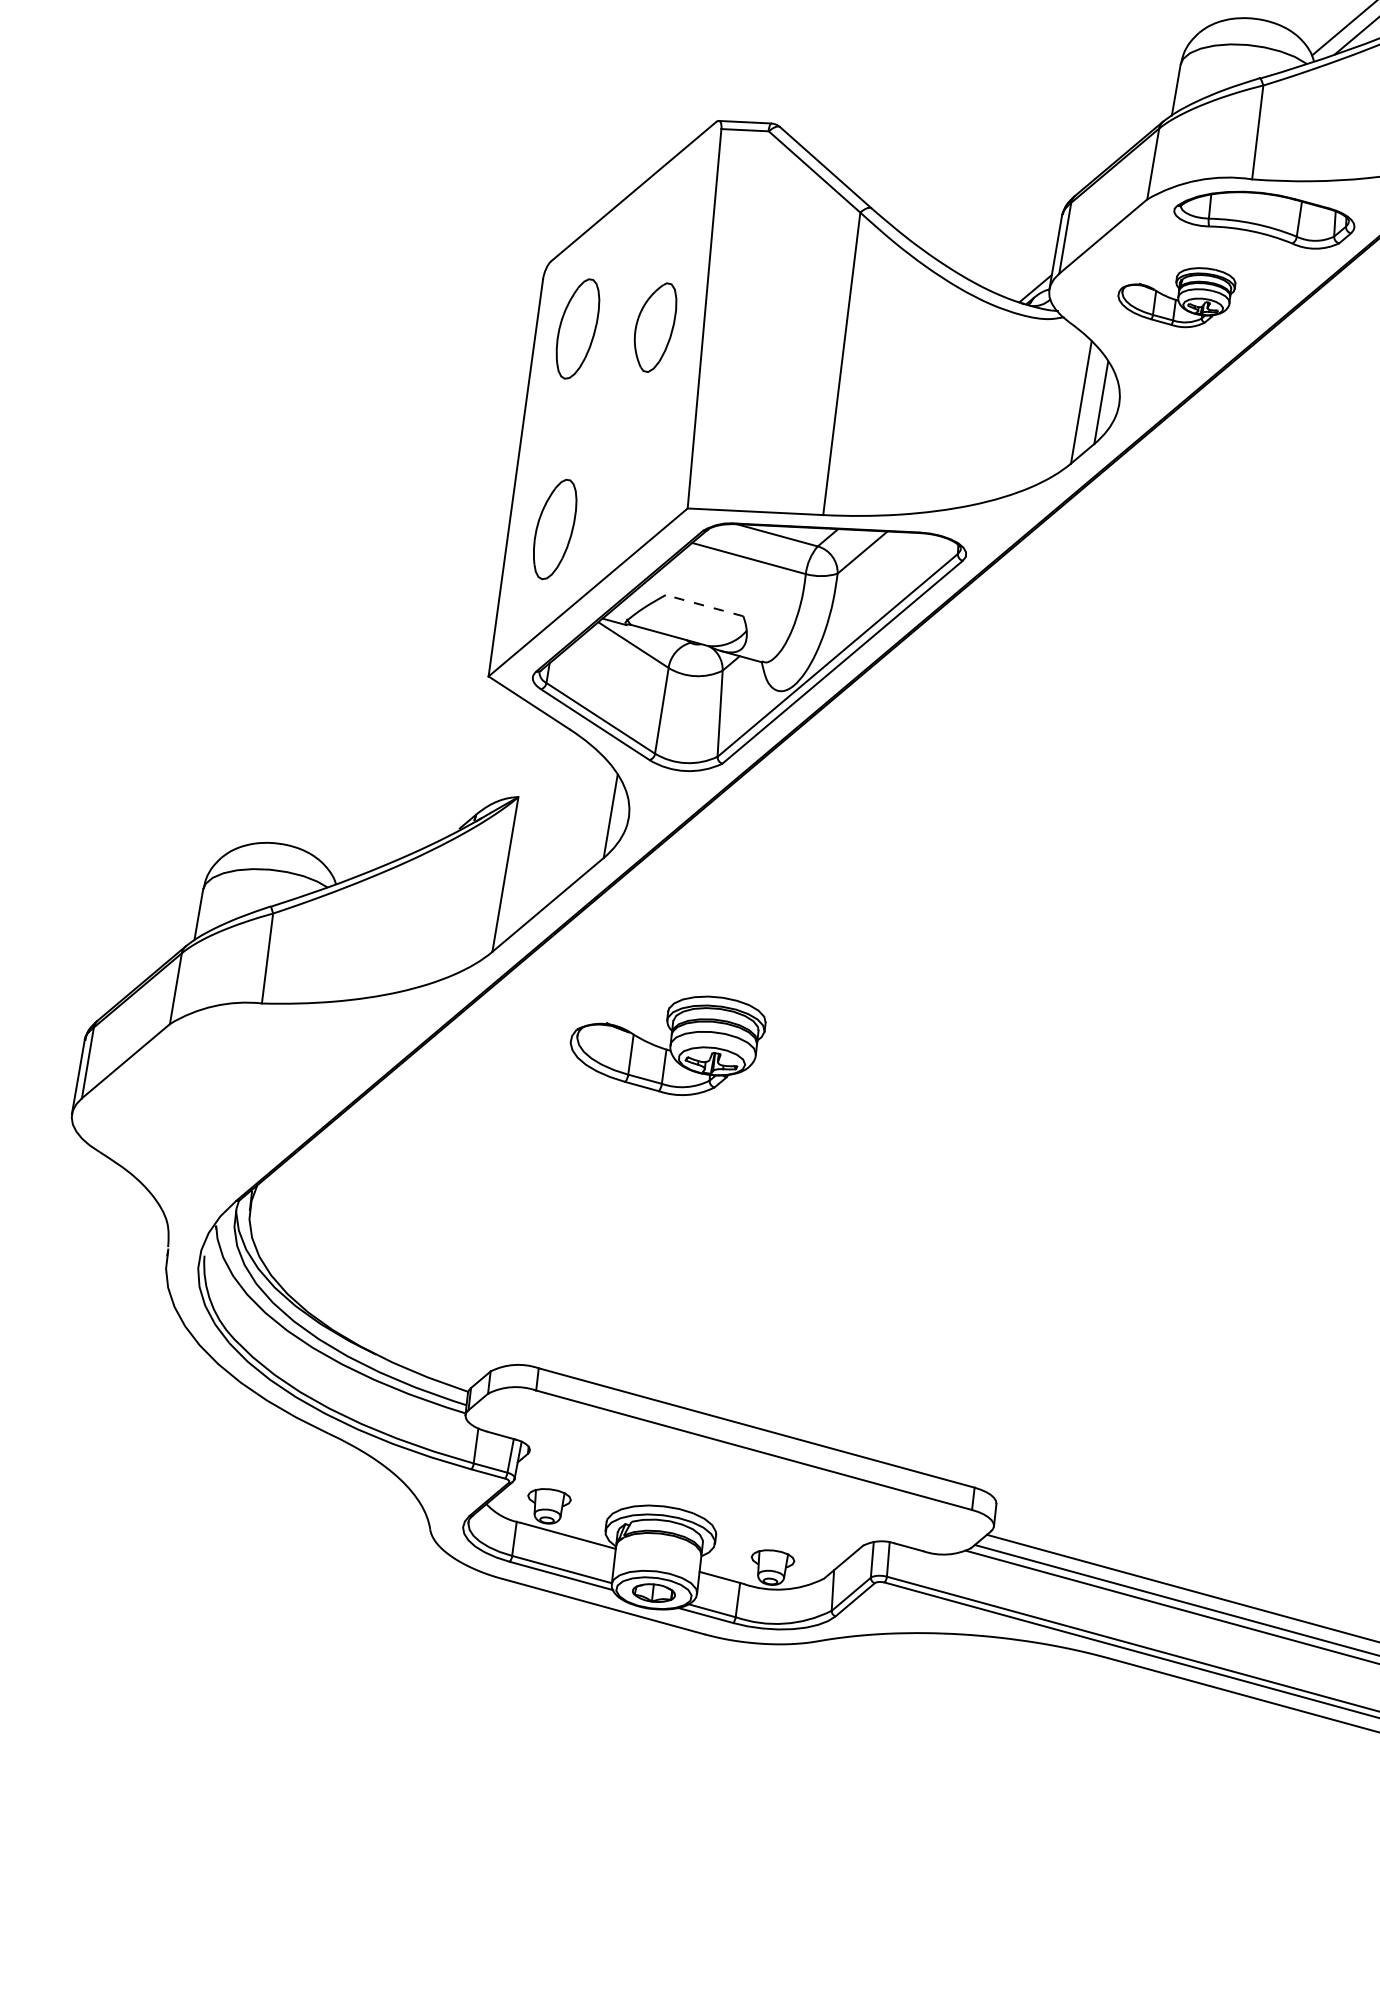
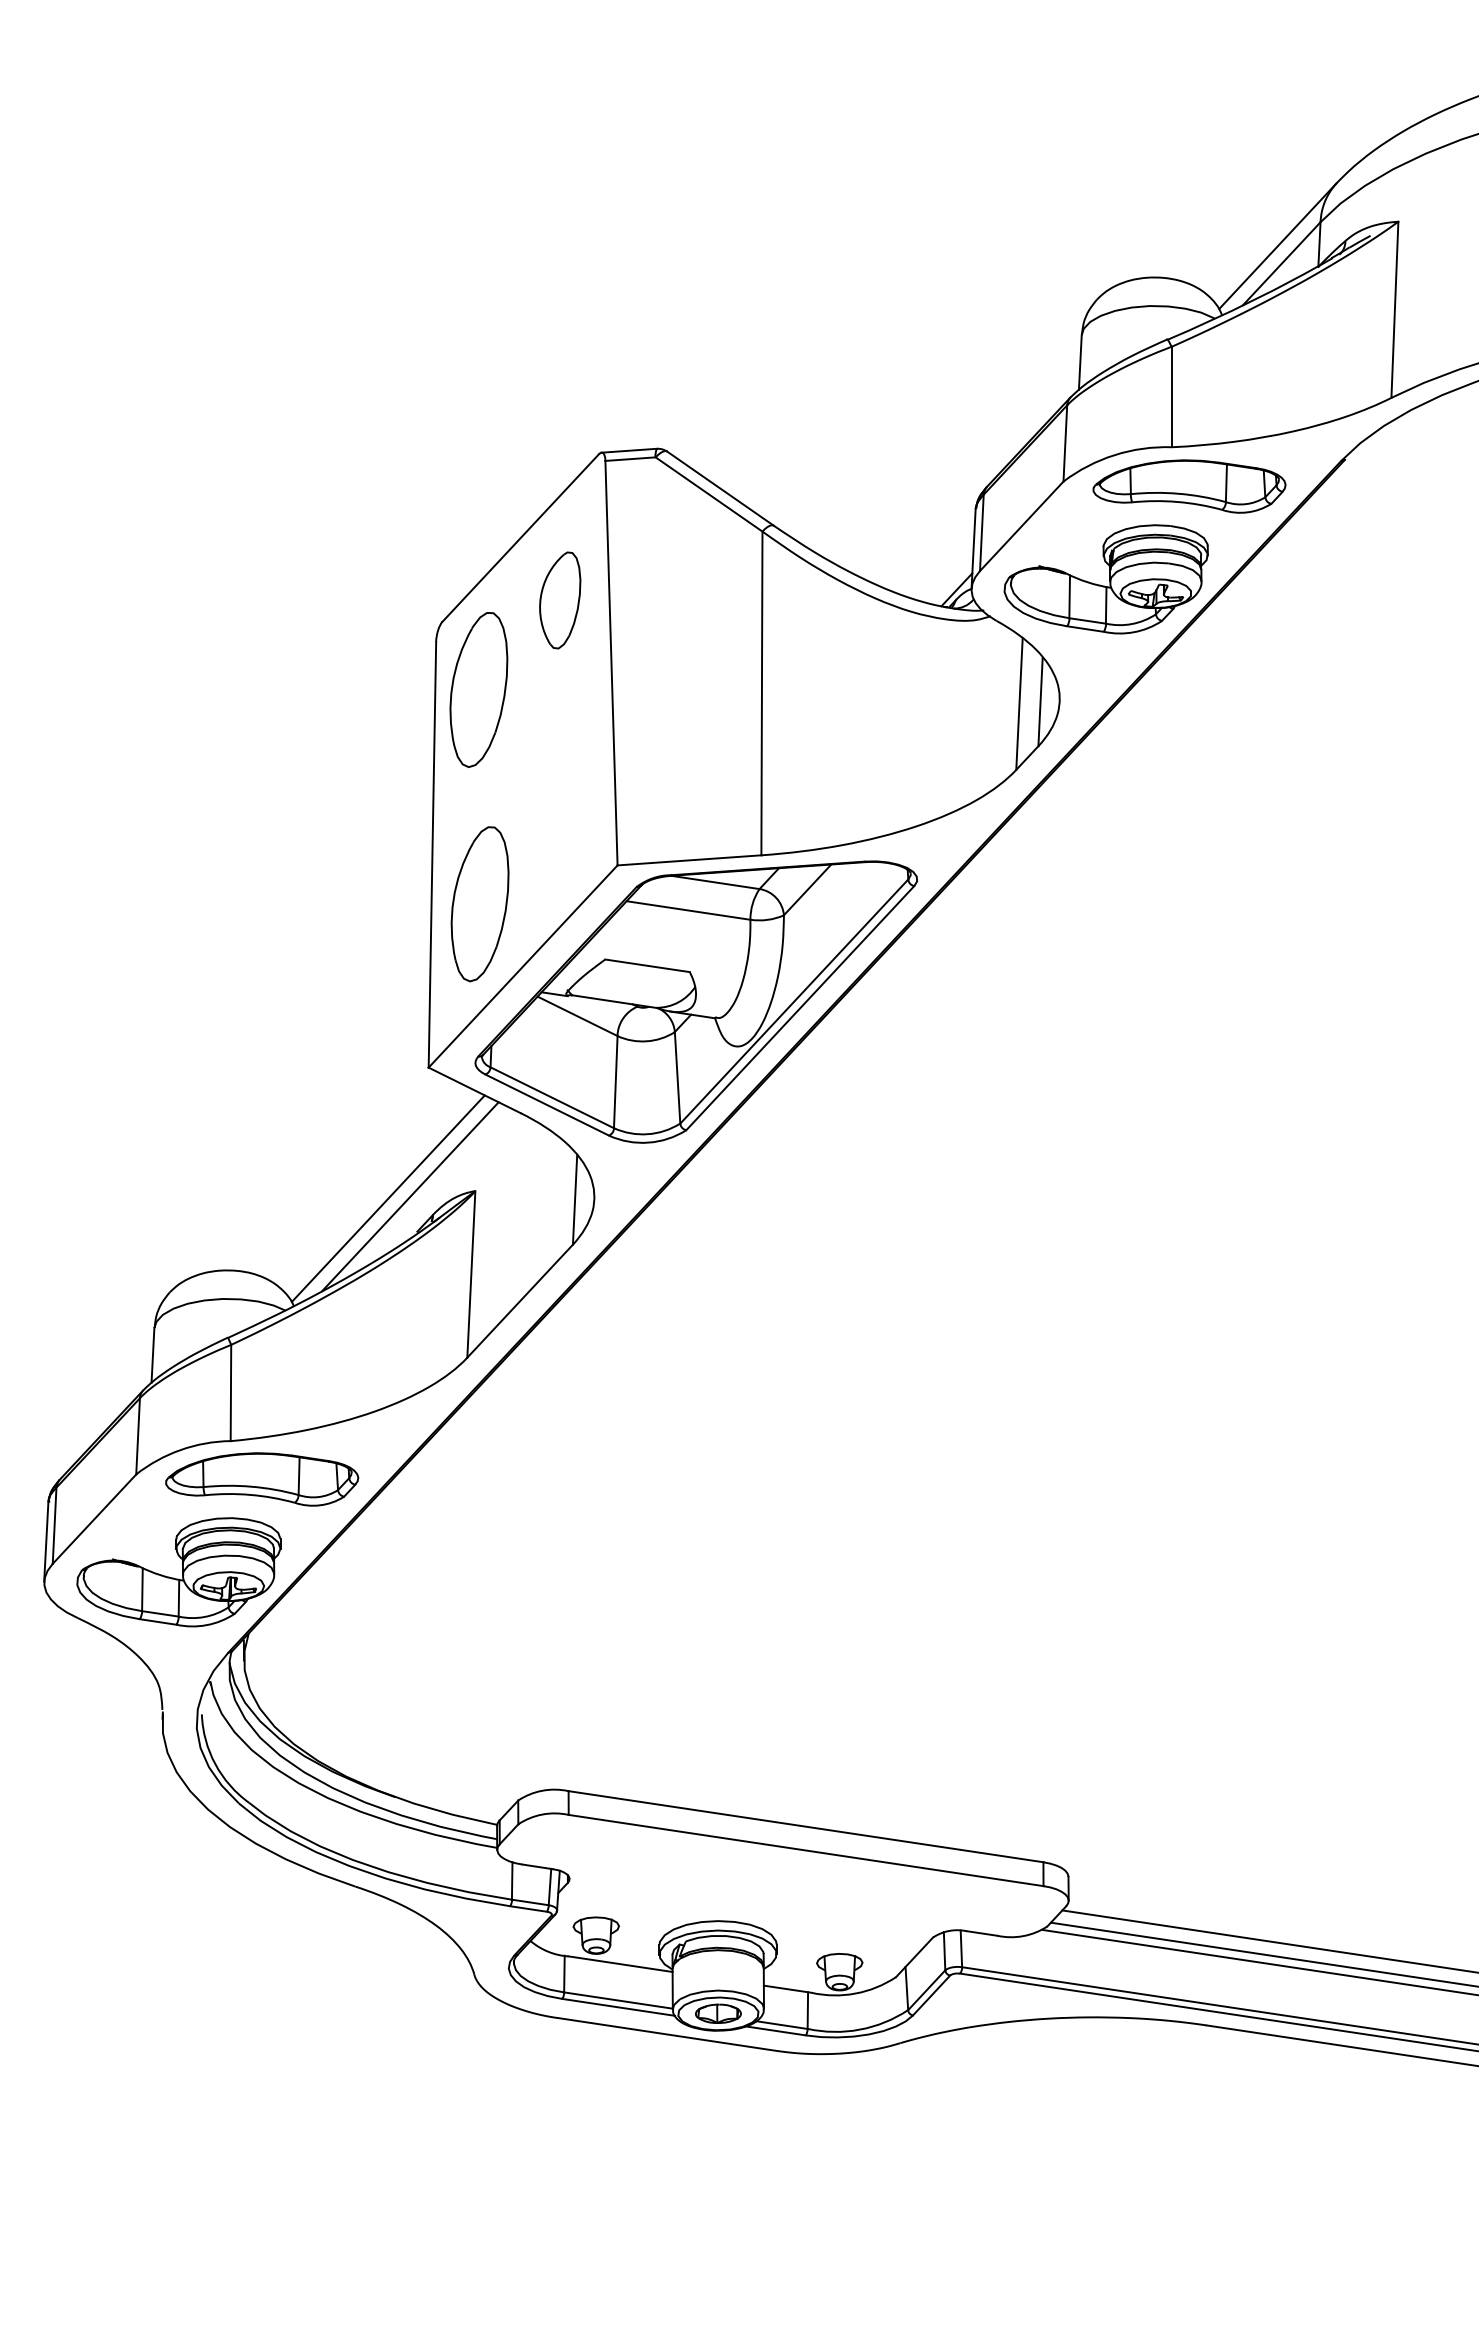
part: (1175, 295) -> (1105, 579), size x1.67
part: (655, 327) -> (560, 600), moved
part: (577, 328) -> (478, 689), size x1.43
part: (554, 529) -> (479, 904), size x1.43
line: (704, 605) -> (647, 965), dashed -> solid
line: (435, 794) -> (387, 1198), added
line: (457, 794) -> (410, 1196), added
part: (287, 1042) -> (262, 1479), added
part: (666, 1042) -> (178, 1572), moved

